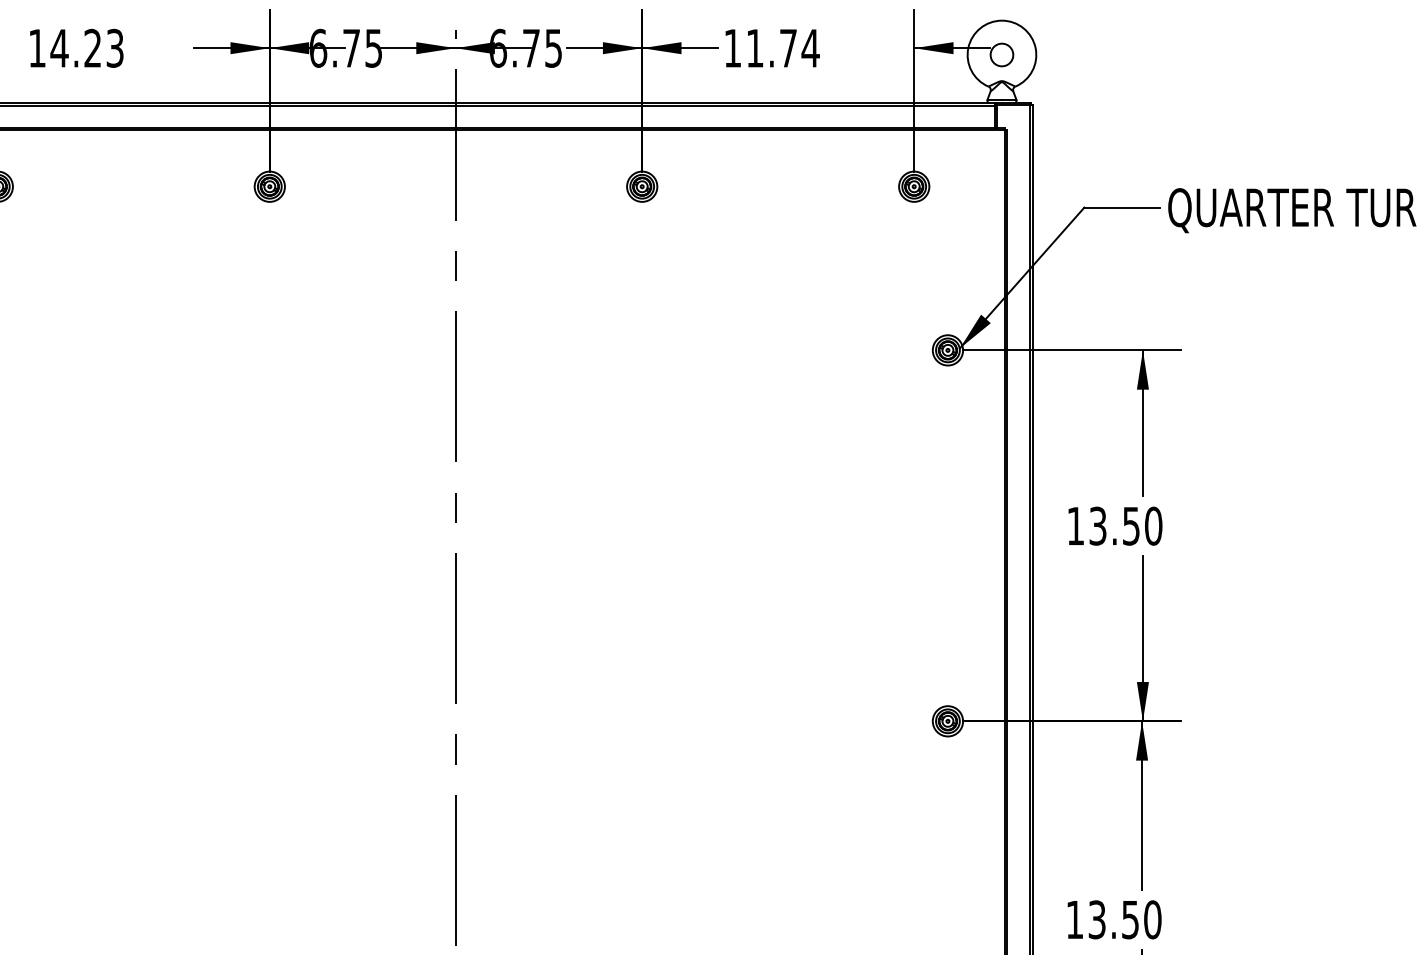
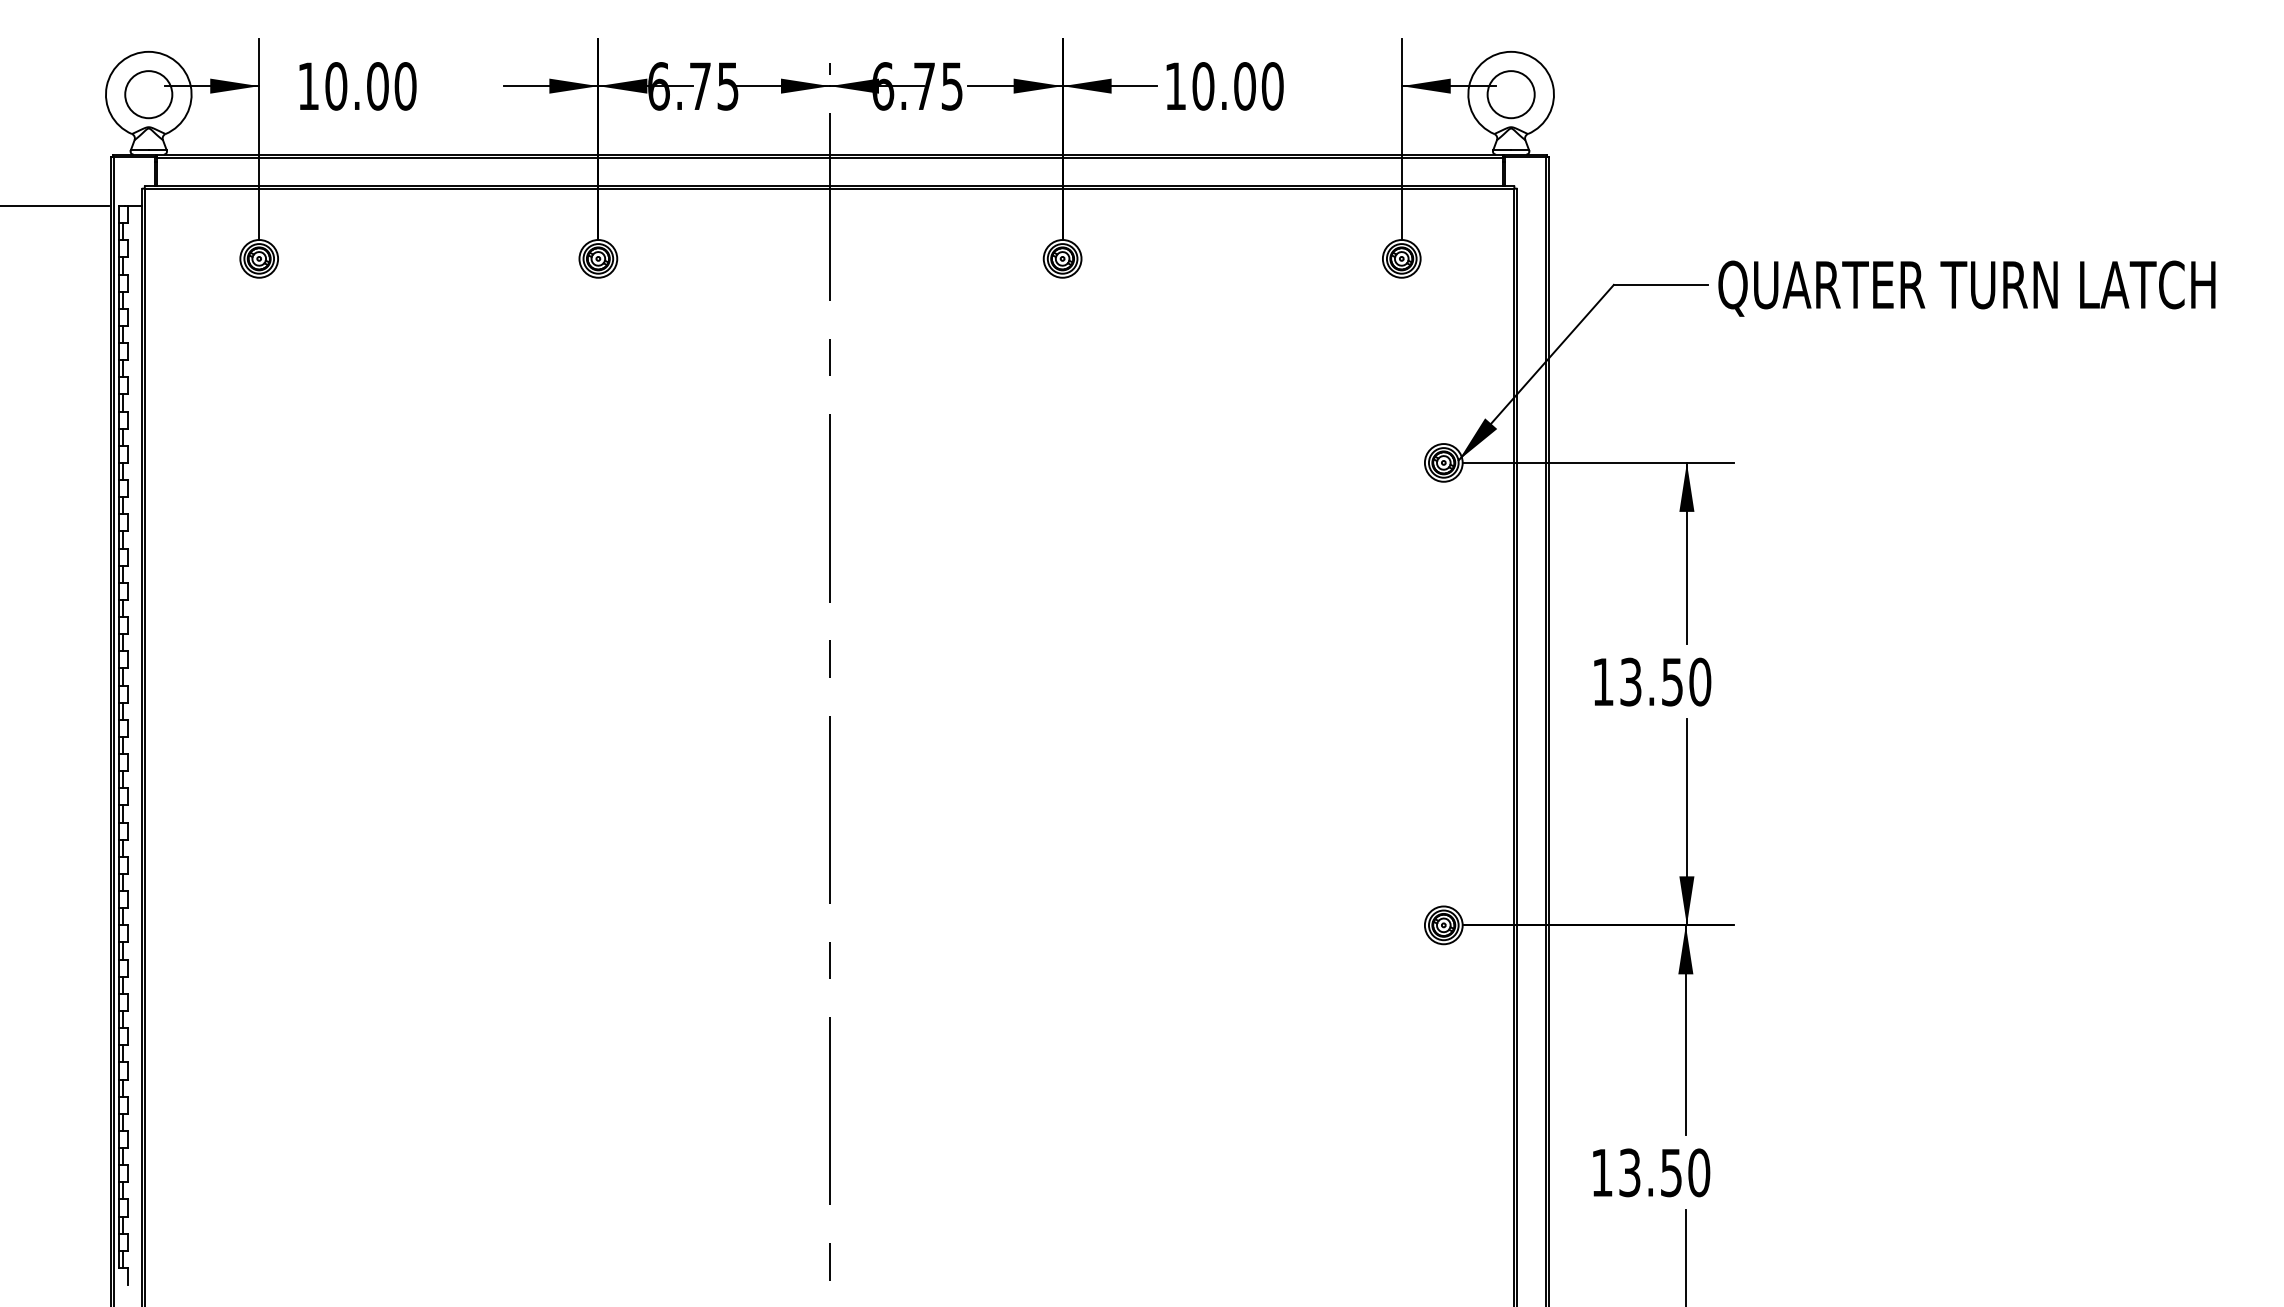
text: (87, 48) -> (370, 86), 14.23 -> 10.00
text: (783, 48) -> (1238, 86), 11.74 -> 10.00
circle: (1001, 54) -> (1510, 94), size x1.67

